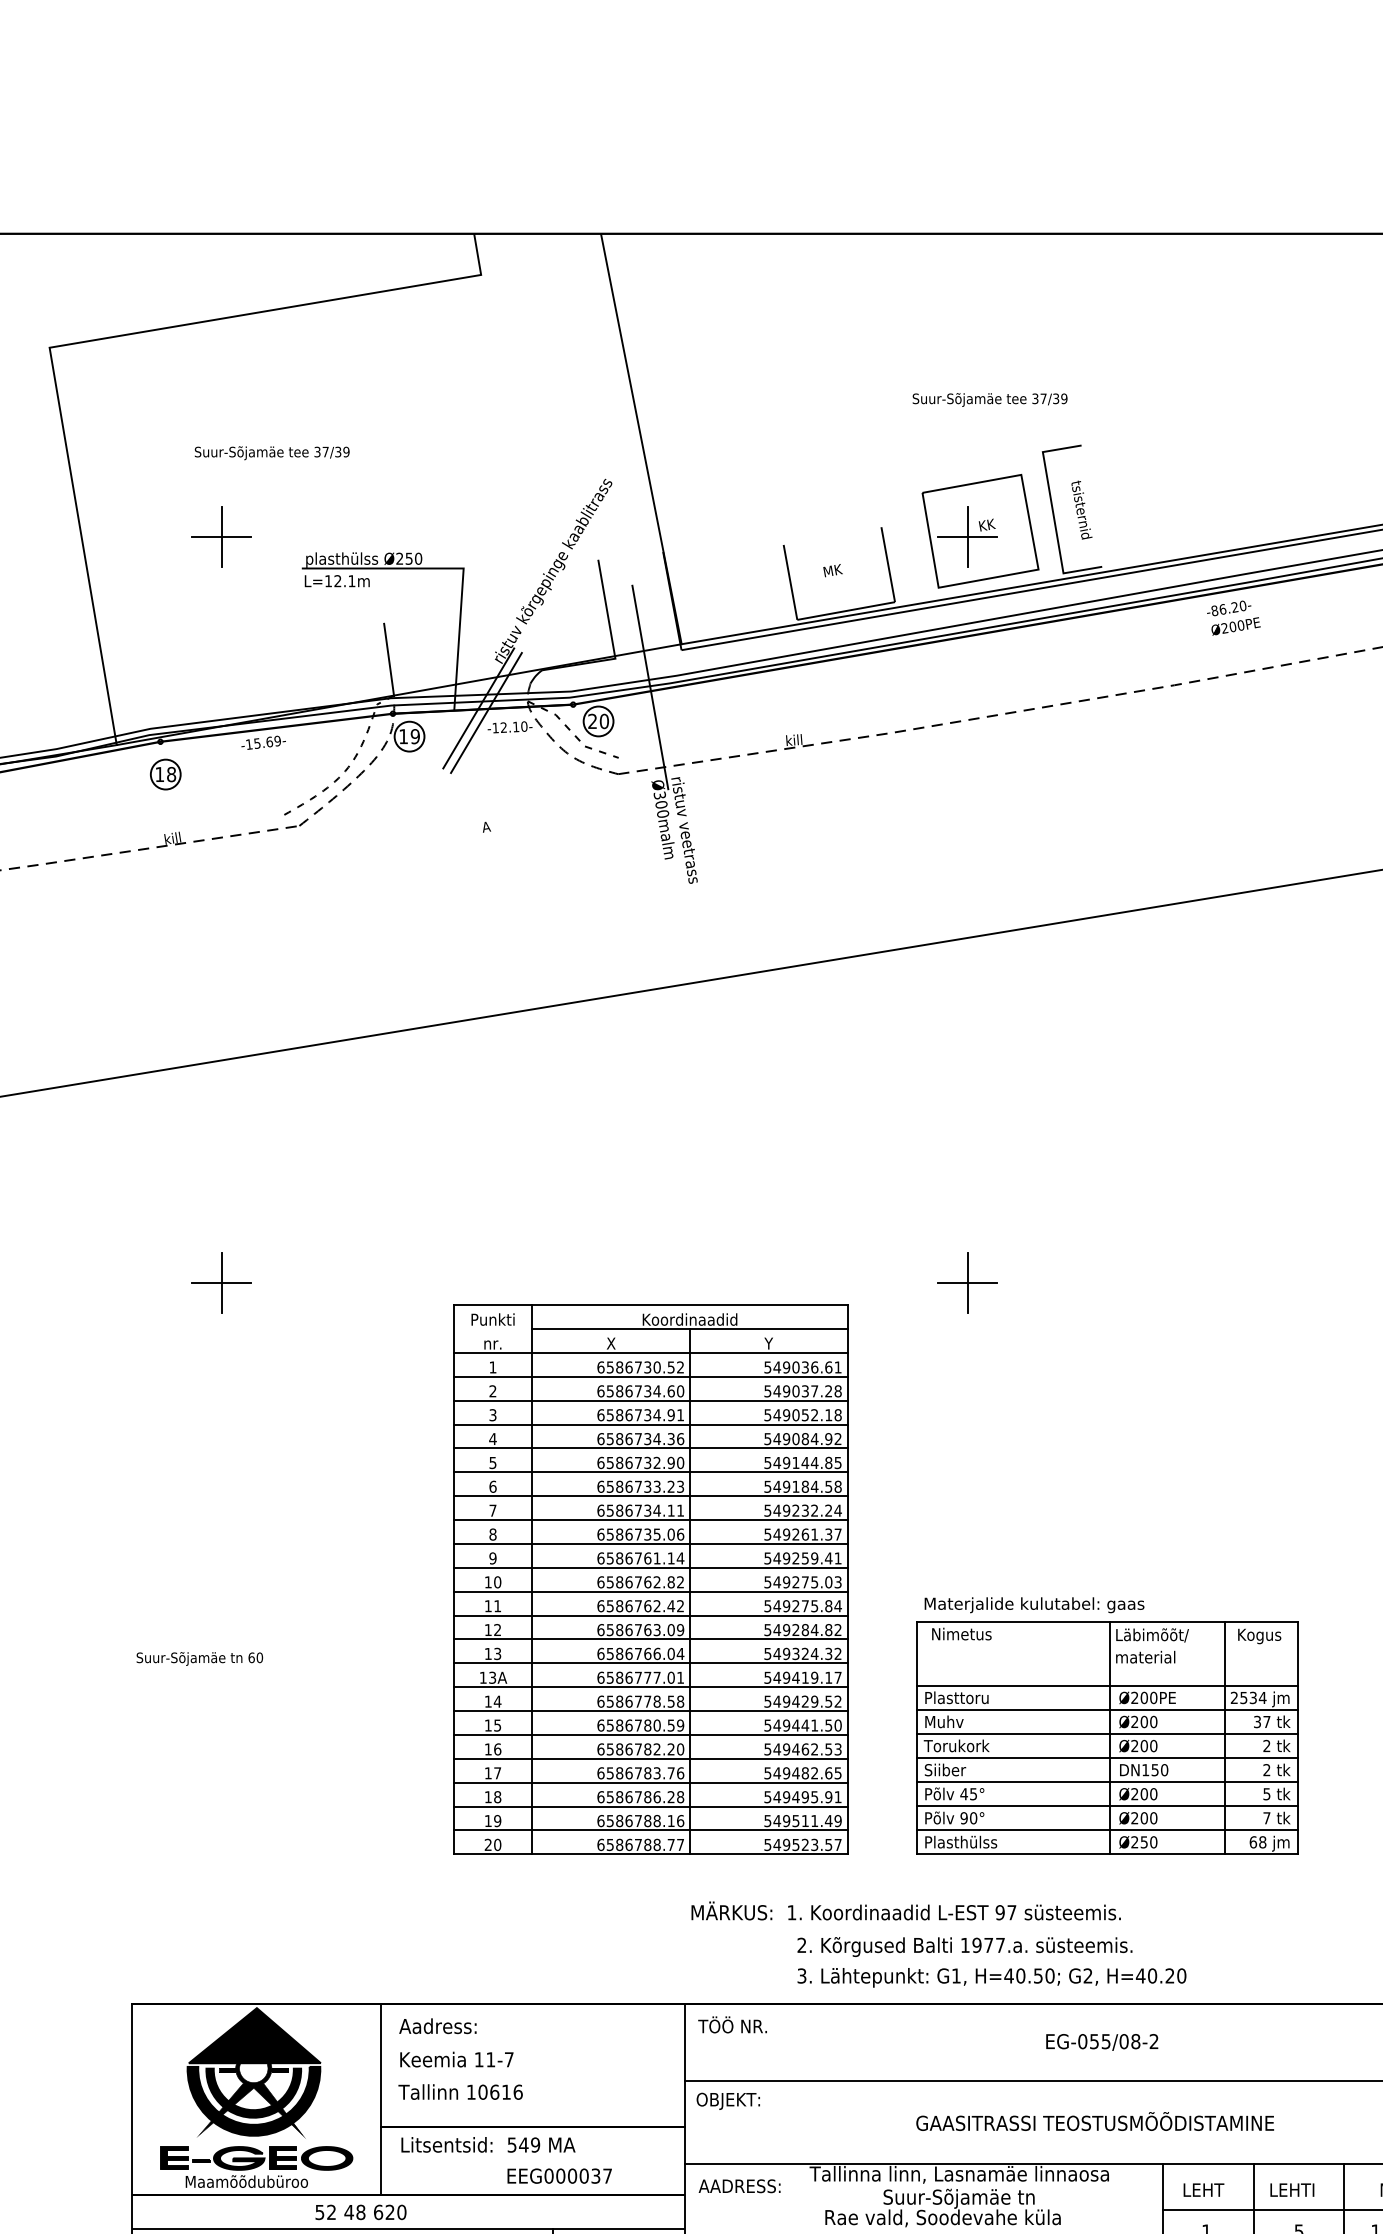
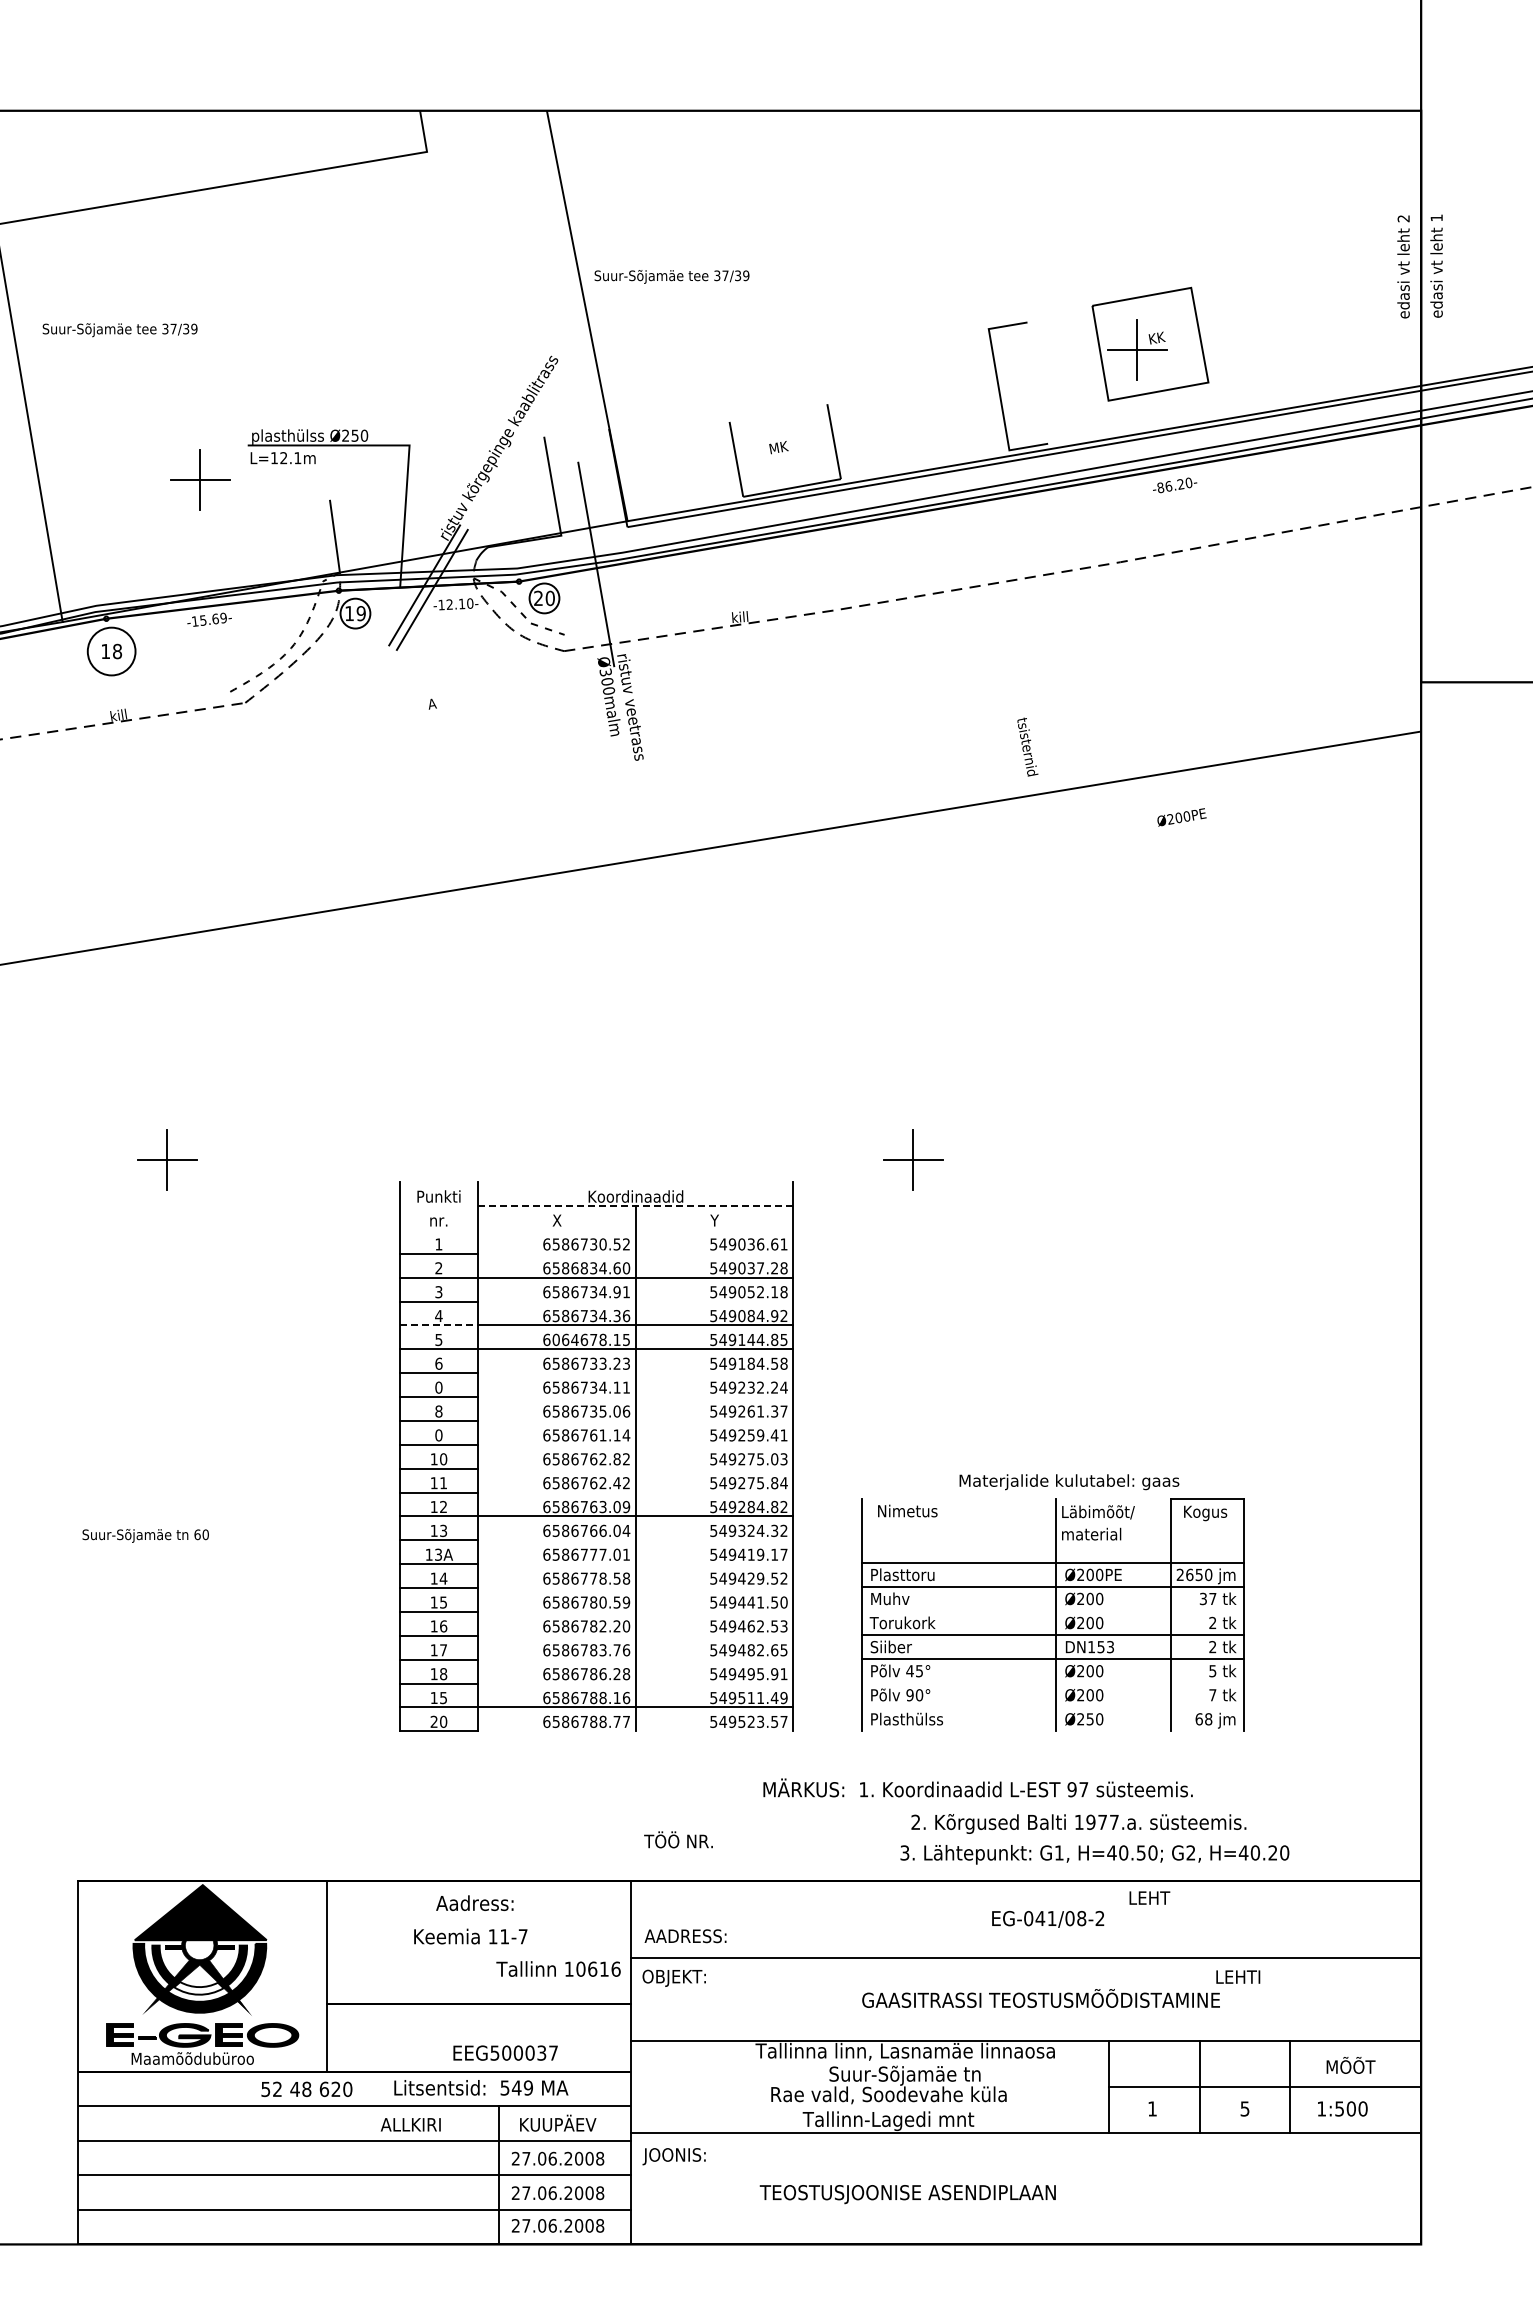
text: (989, 399) -> (671, 276), moved
text: (271, 453) -> (119, 330), moved
text: (1081, 509) -> (1027, 746), moved
part: (980, 530) -> (1150, 343), moved
part: (221, 536) -> (200, 479), moved
text: (1235, 626) -> (1181, 817), moved
circle: (165, 774) -> (111, 651), size x1.6
line: (650, 1305) -> (596, 1182), removed
line: (689, 1329) -> (635, 1206), solid -> dashed
line: (650, 1352) -> (596, 1229), removed
line: (689, 1376) -> (635, 1253), removed
text: (637, 1391) -> (583, 1268), 6586734.60 -> 6586834.60
line: (689, 1424) -> (635, 1301), removed
line: (493, 1448) -> (439, 1325), solid -> dashed
text: (645, 1462) -> (591, 1339), 6586732.90 -> 6064678.15
line: (689, 1496) -> (635, 1373), removed
text: (492, 1510) -> (438, 1387), 7 -> 0
line: (689, 1520) -> (635, 1397), removed
line: (689, 1543) -> (635, 1420), removed
text: (492, 1558) -> (438, 1435), 9 -> 0
line: (689, 1567) -> (635, 1444), removed
line: (689, 1591) -> (635, 1468), removed
text: (1034, 1605) -> (1069, 1482), moved
line: (689, 1615) -> (635, 1492), removed
line: (1070, 1622) -> (1016, 1499), removed
line: (689, 1663) -> (635, 1540), removed
line: (689, 1687) -> (635, 1564), removed
text: (1253, 1697) -> (1199, 1574), 2534 -> 2650
line: (689, 1711) -> (635, 1588), removed
line: (1106, 1733) -> (1052, 1610), removed
line: (689, 1734) -> (635, 1611), removed
line: (689, 1758) -> (635, 1635), removed
text: (1164, 1770) -> (1110, 1647), DN150 -> DN153
line: (689, 1782) -> (635, 1659), removed
line: (689, 1806) -> (635, 1683), removed
line: (1106, 1806) -> (1052, 1683), removed
text: (497, 1820) -> (443, 1697), 19 -> 15
line: (1106, 1830) -> (1052, 1707), removed
line: (689, 1854) -> (635, 1731), removed
line: (1106, 1854) -> (1052, 1731), removed
text: (905, 1910) -> (977, 1787), moved
text: (964, 1946) -> (1078, 1823), moved
text: (991, 1977) -> (1094, 1854), moved
text: (732, 2024) -> (678, 1839), moved
text: (437, 2025) -> (474, 1902), moved
text: (1099, 2041) -> (1045, 1918), EG-055/08-2 -> EG-041/08-2
text: (456, 2059) -> (470, 1936), moved
text: (460, 2091) -> (558, 1968), moved
fill: (252, 2111) -> (198, 1988), removed
text: (488, 2144) -> (481, 2087), moved
text: (548, 2175) -> (494, 2052), EEG000037 -> EEG500037
text: (739, 2186) -> (685, 1936), moved
text: (1203, 2189) -> (1149, 1897), moved
text: (1292, 2189) -> (1238, 1976), moved

